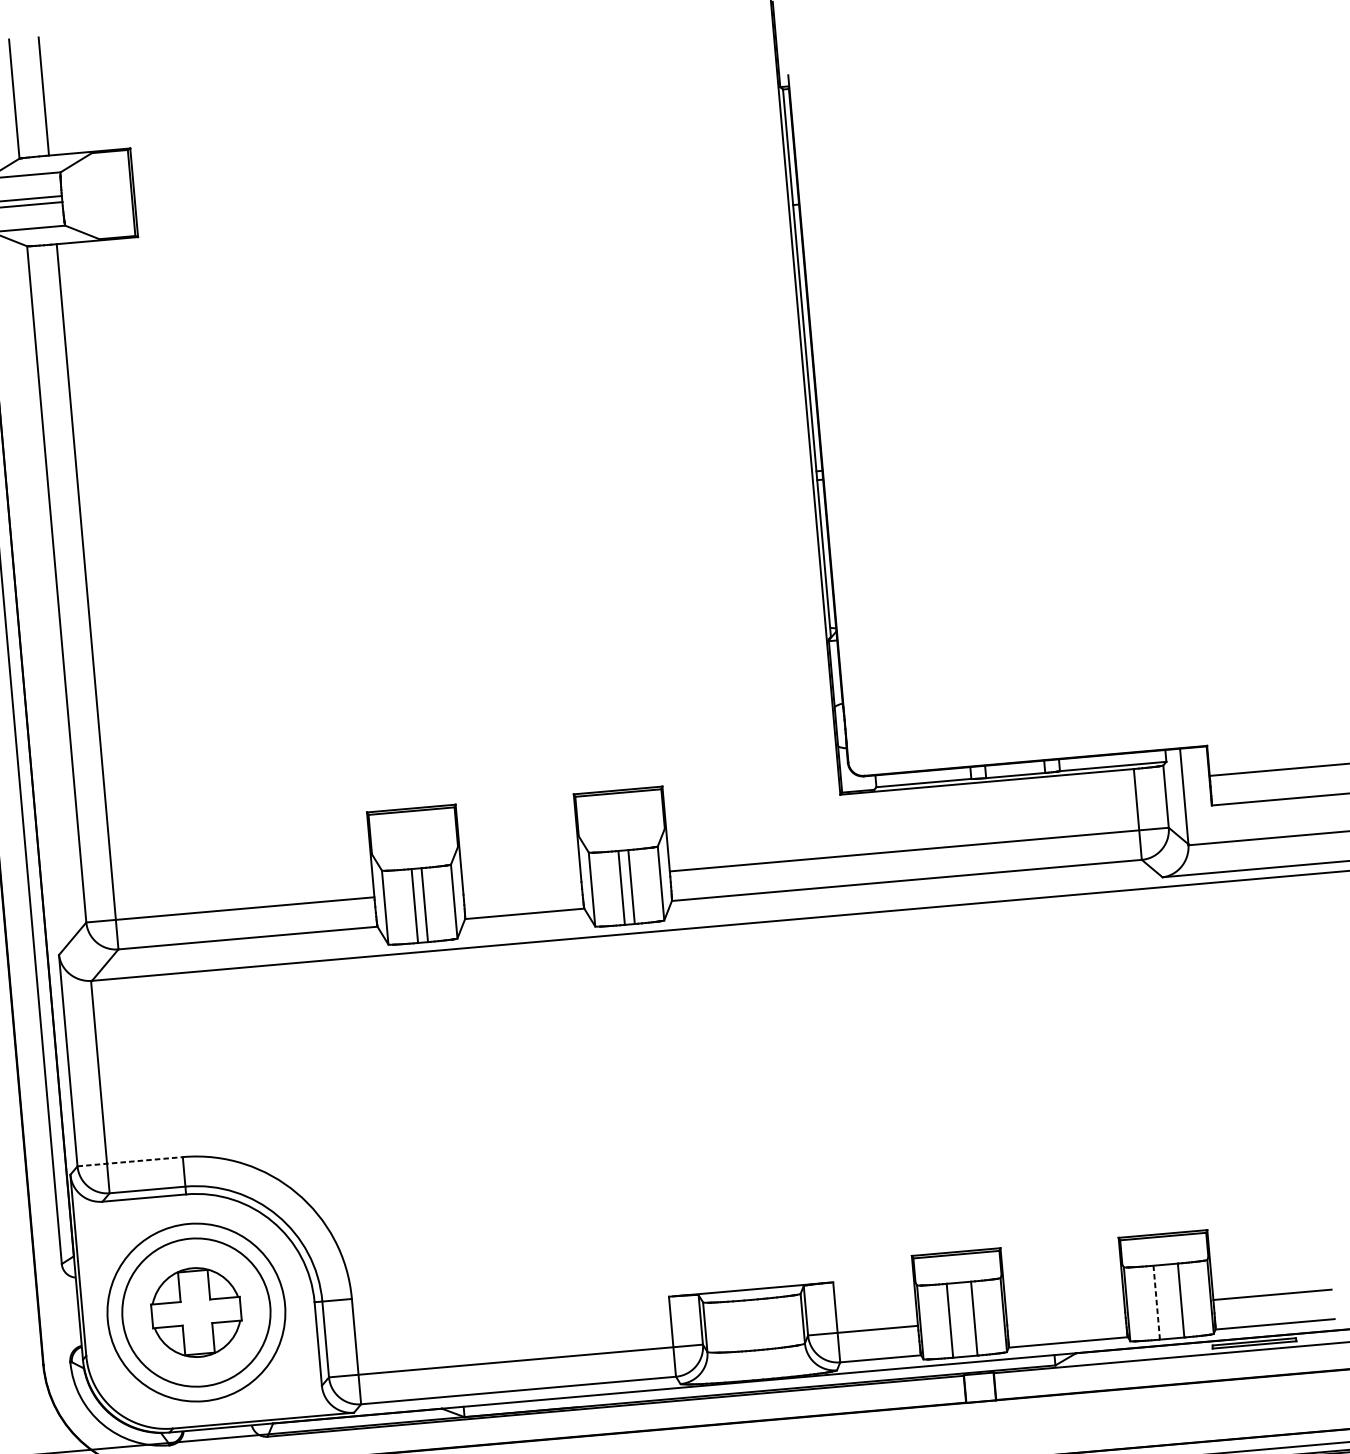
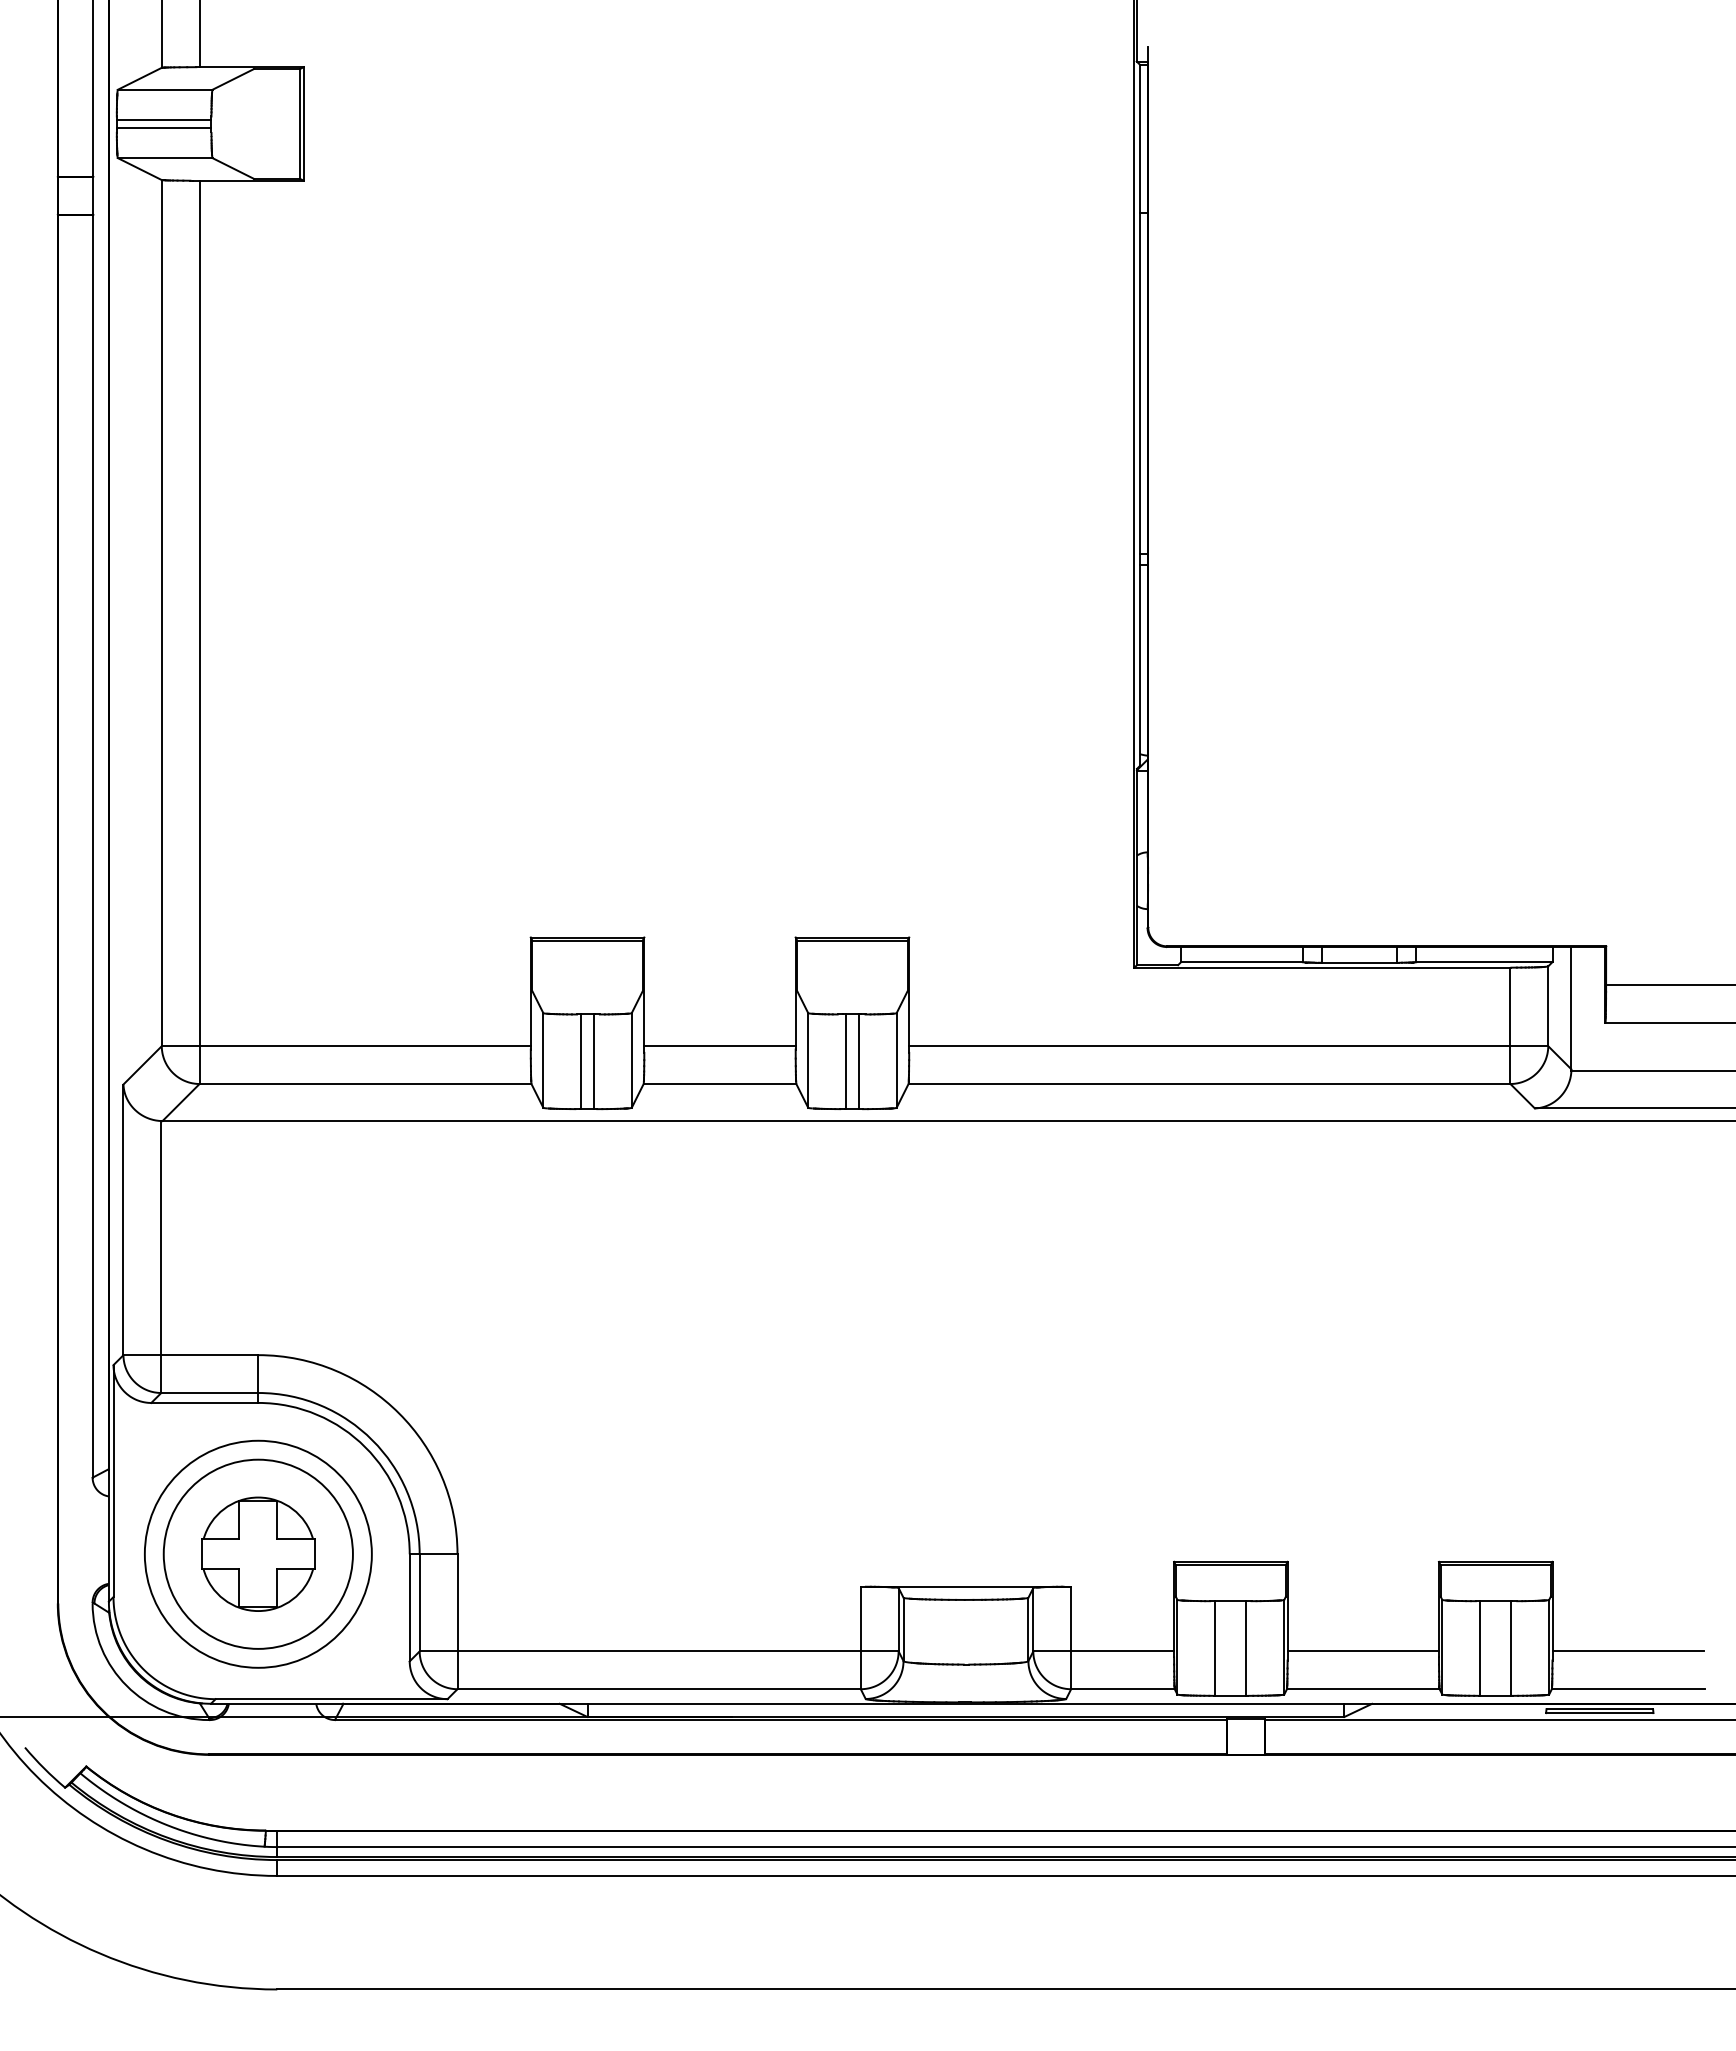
line: (521, 884) -> (719, 1046), added
line: (130, 1161) -> (191, 1355), dashed -> solid
line: (1157, 1302) -> (1480, 1648), dashed -> solid
line: (1065, 1313) -> (1362, 1651), added

